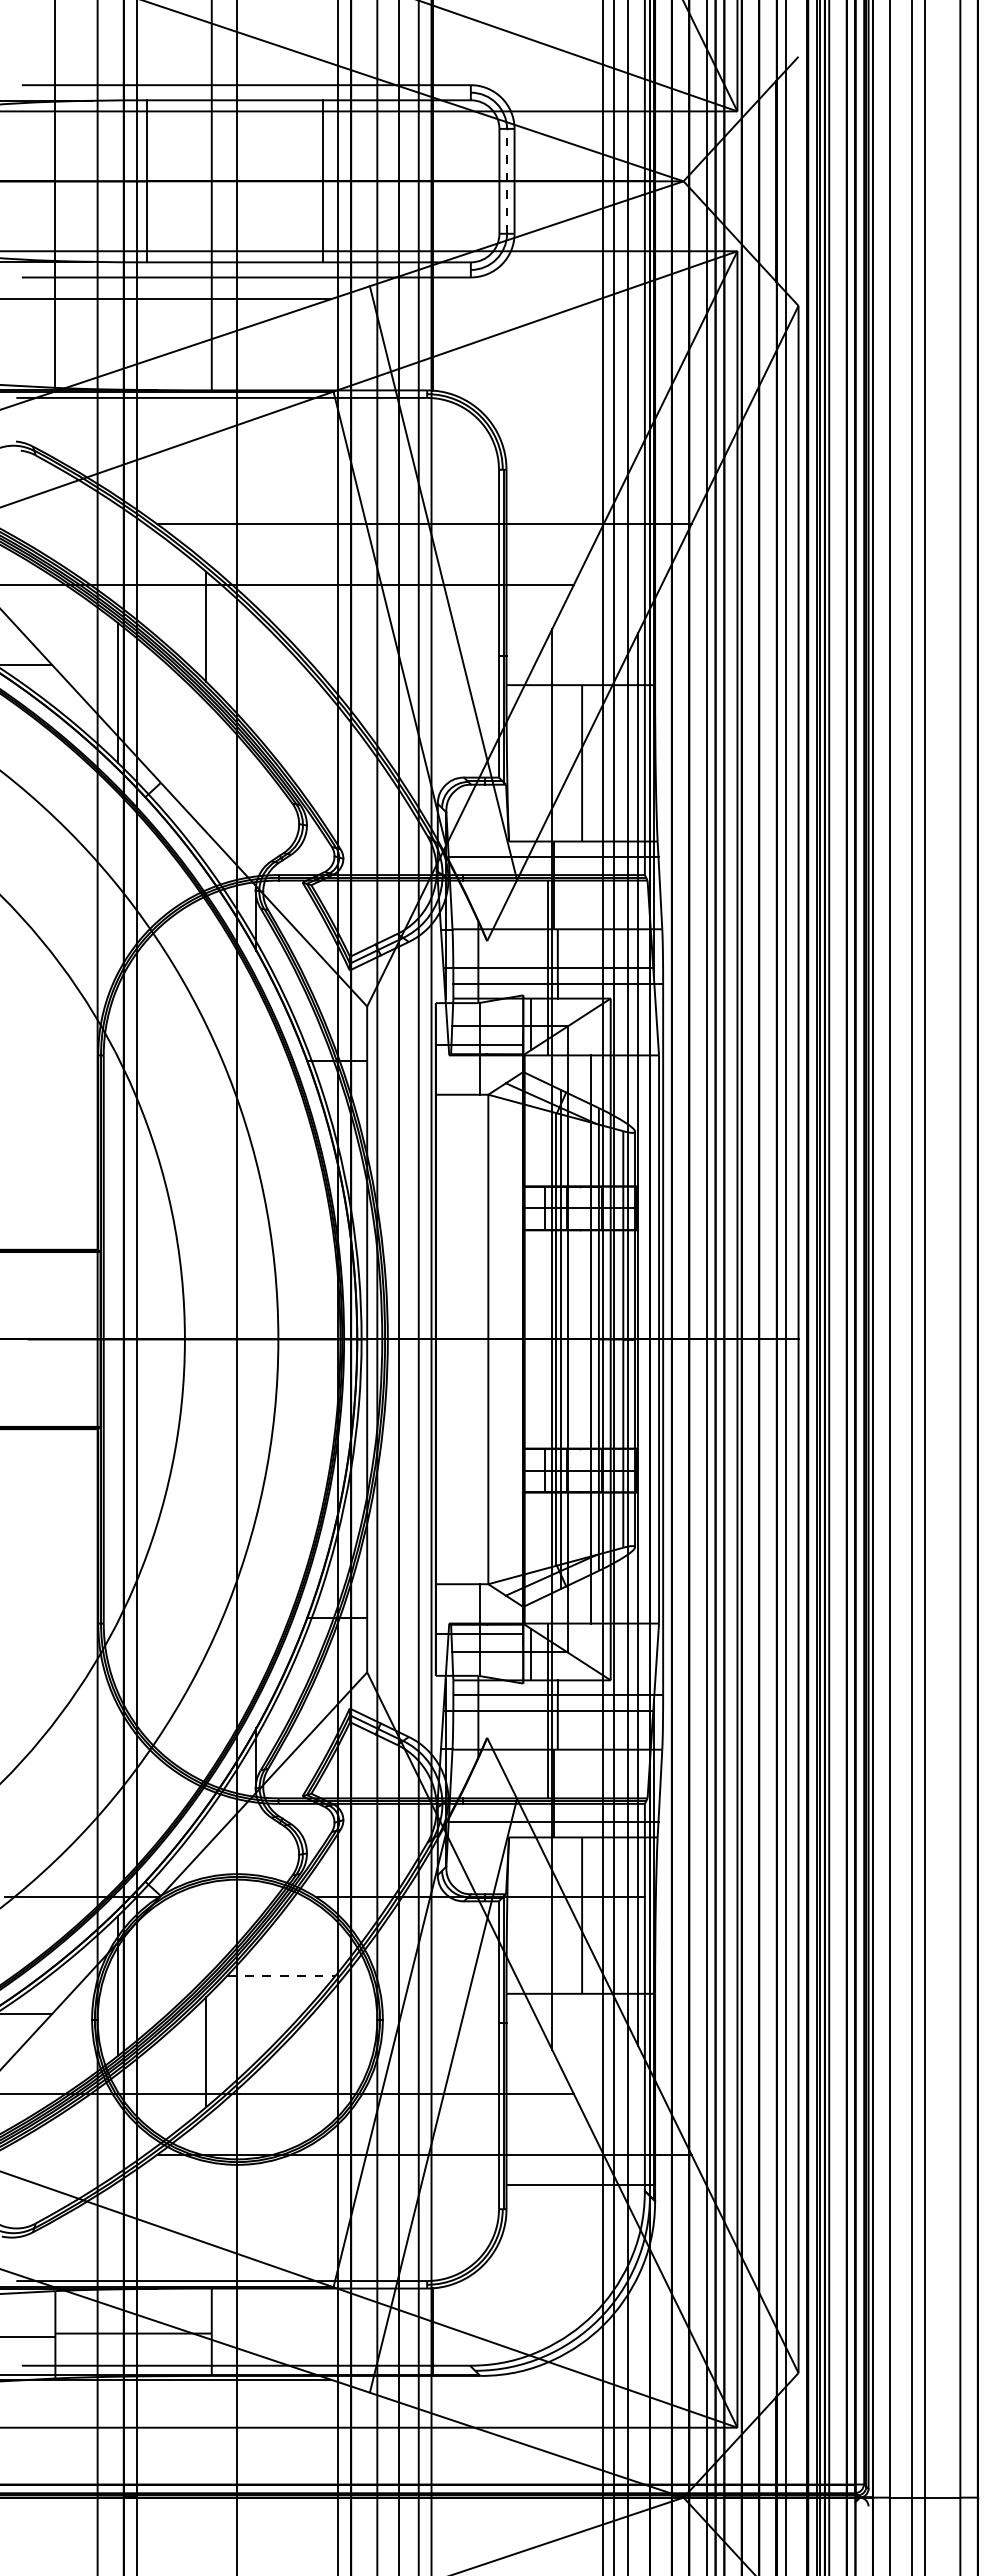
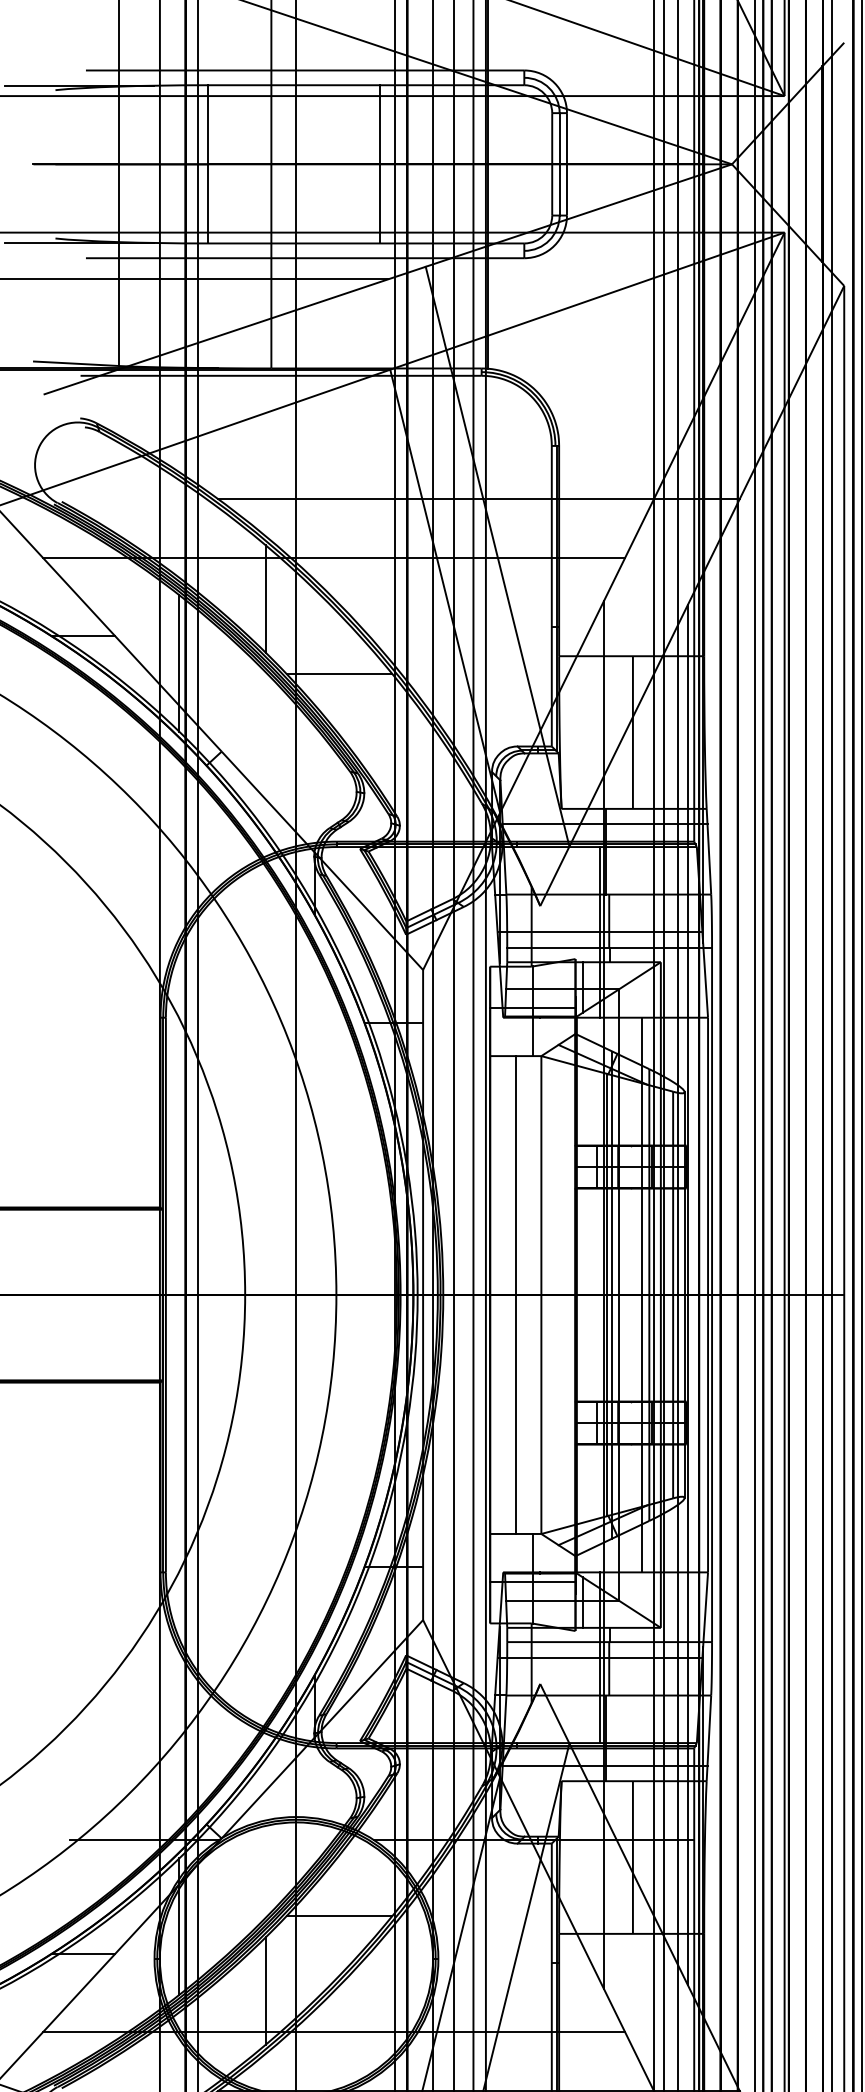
line: (507, 180) -> (560, 163), dashed -> solid
line: (281, 703) -> (339, 674), added
line: (462, 1339) -> (516, 1295), added
line: (281, 1975) -> (339, 1915), dashed -> solid

